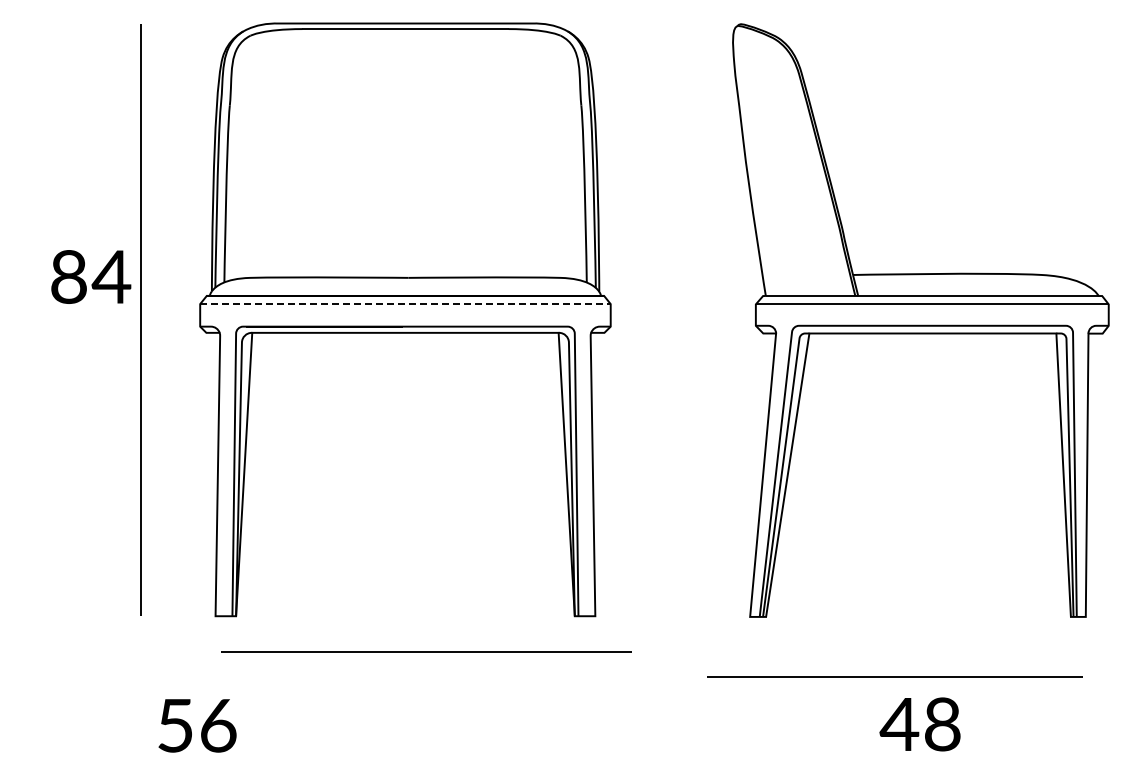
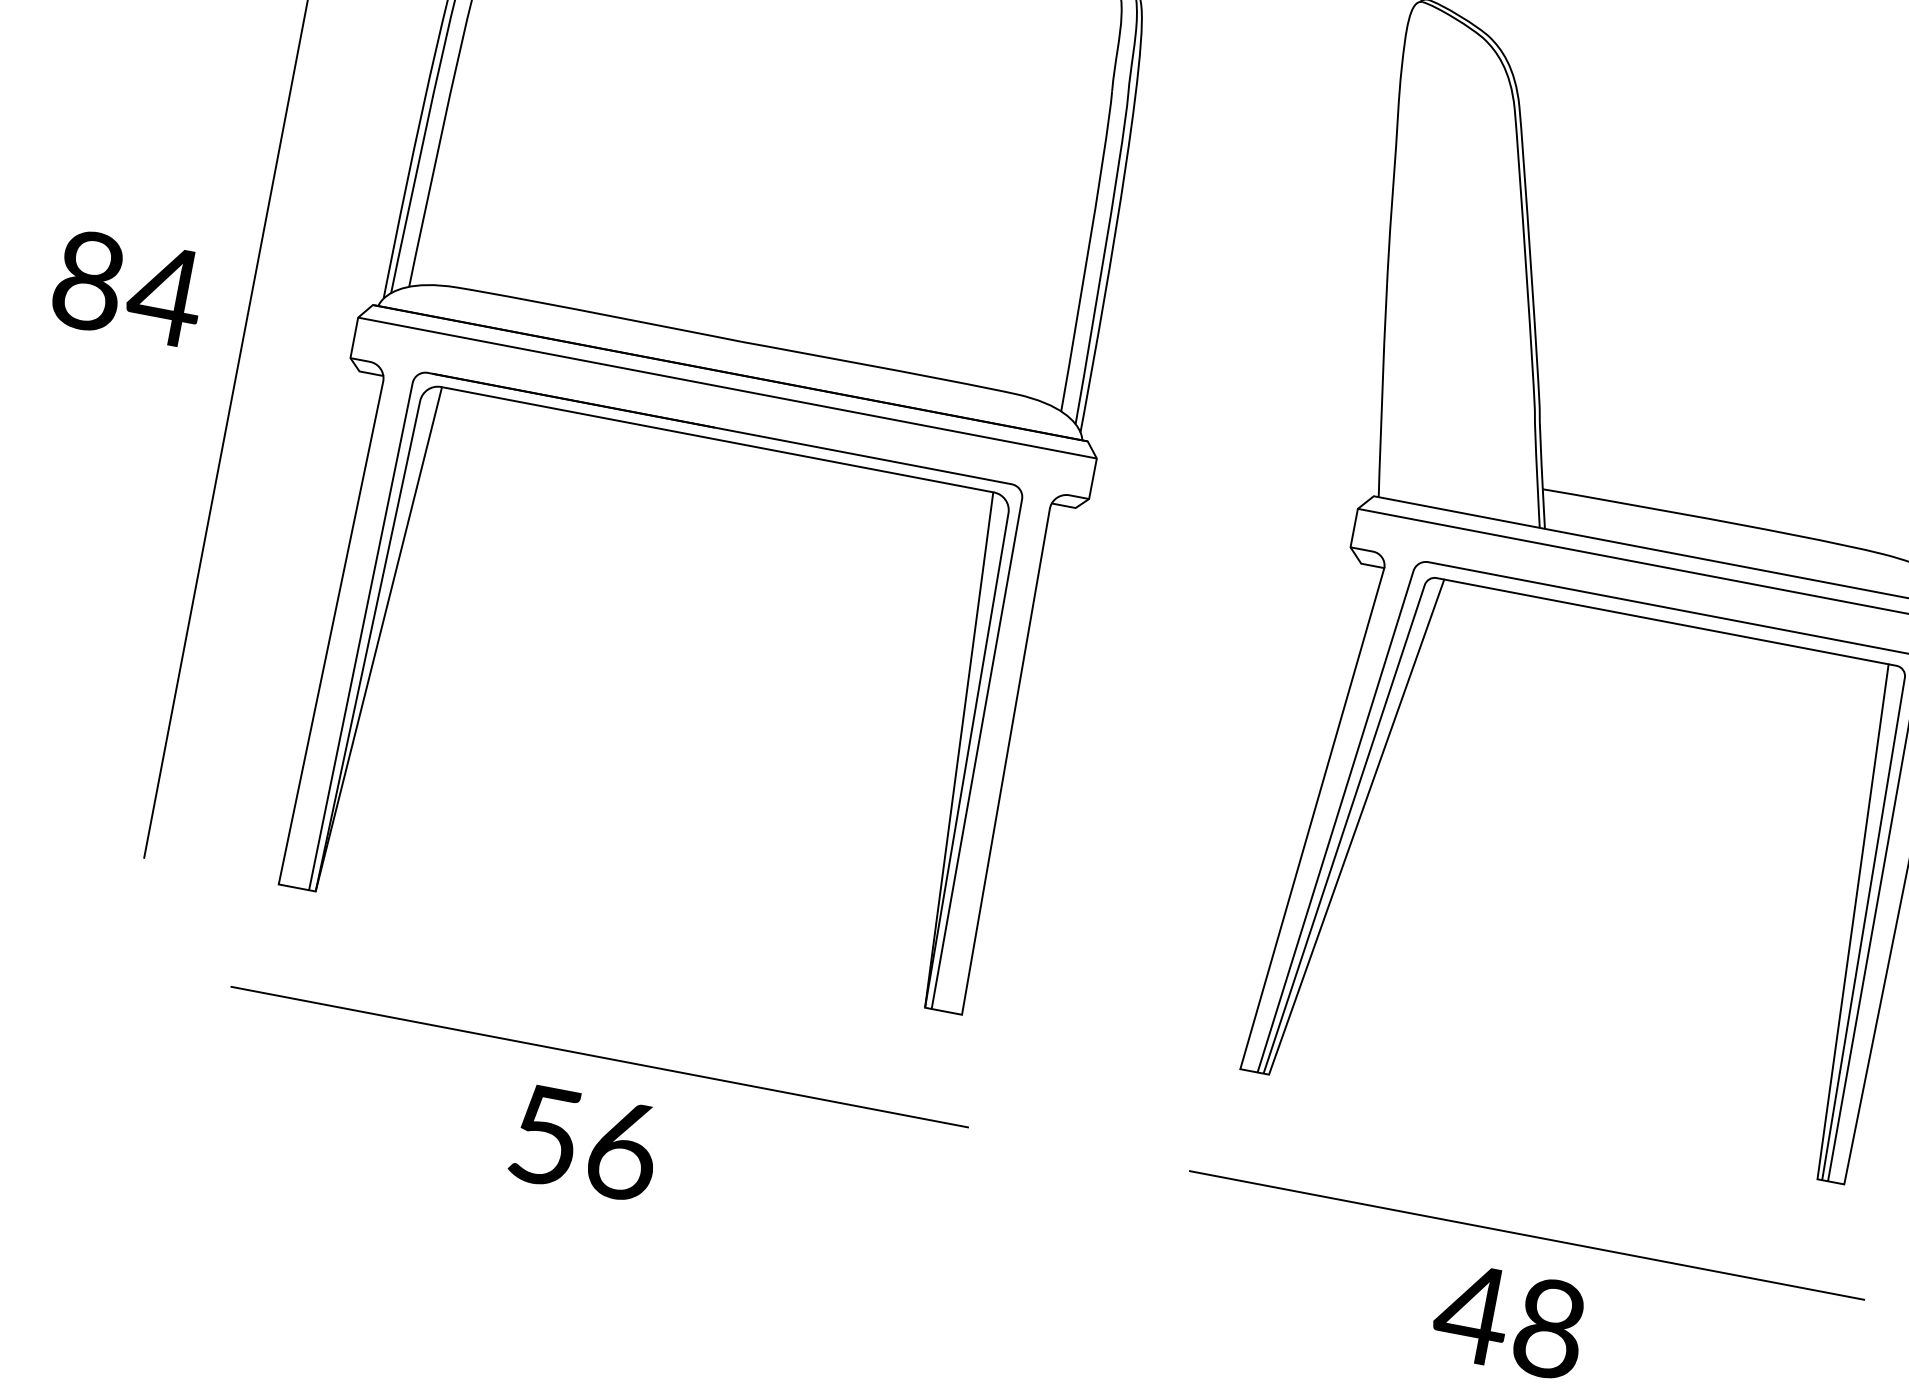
text: (91, 276) -> (129, 287), moved
line: (405, 304) -> (727, 388), dashed -> solid
line: (426, 651) -> (600, 1056), moved
line: (894, 676) -> (1526, 1234), moved
text: (197, 725) -> (585, 1142), moved

